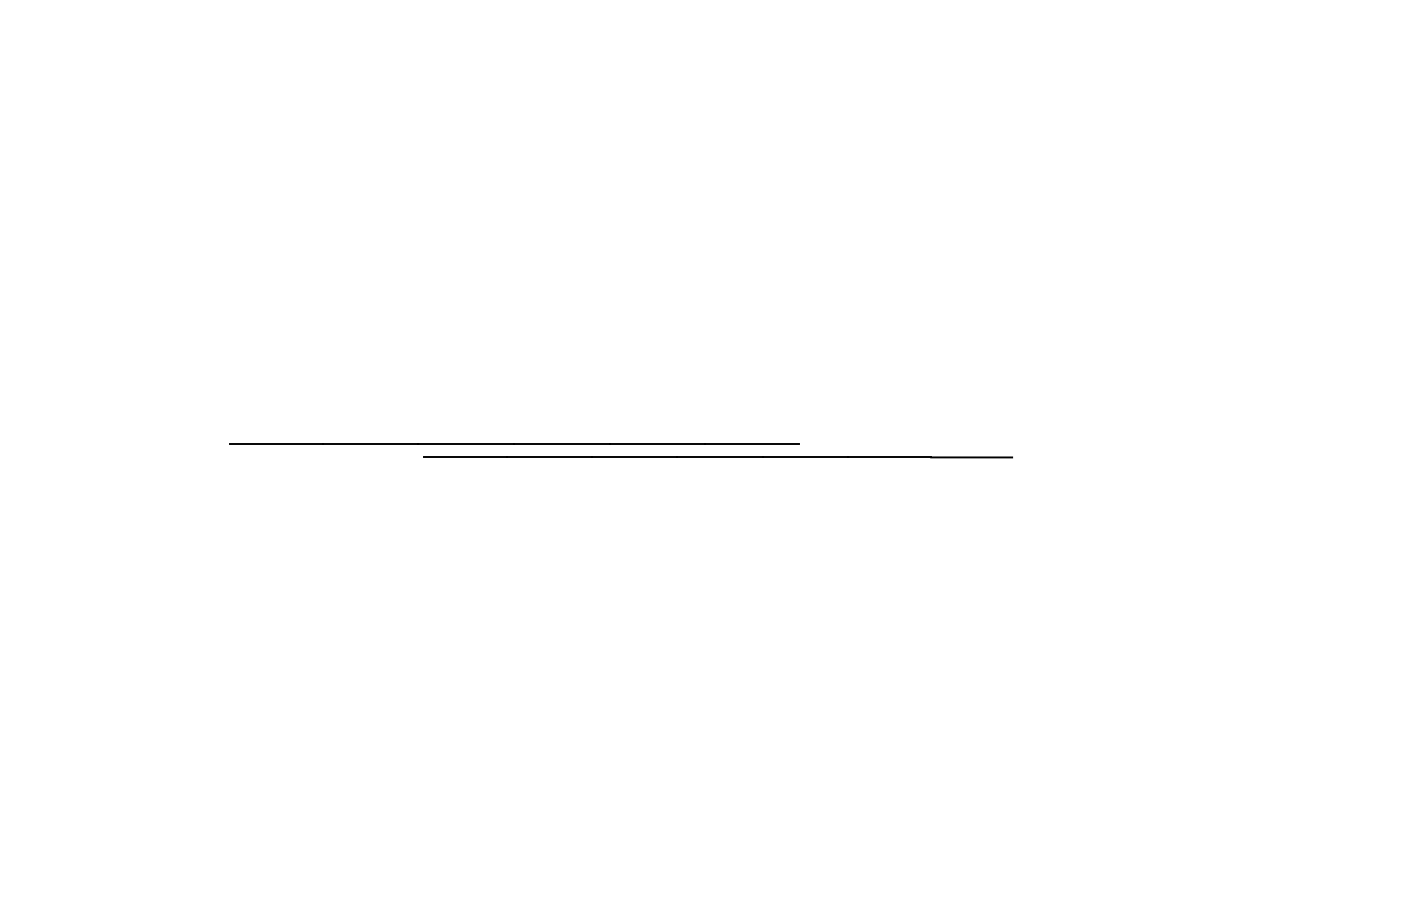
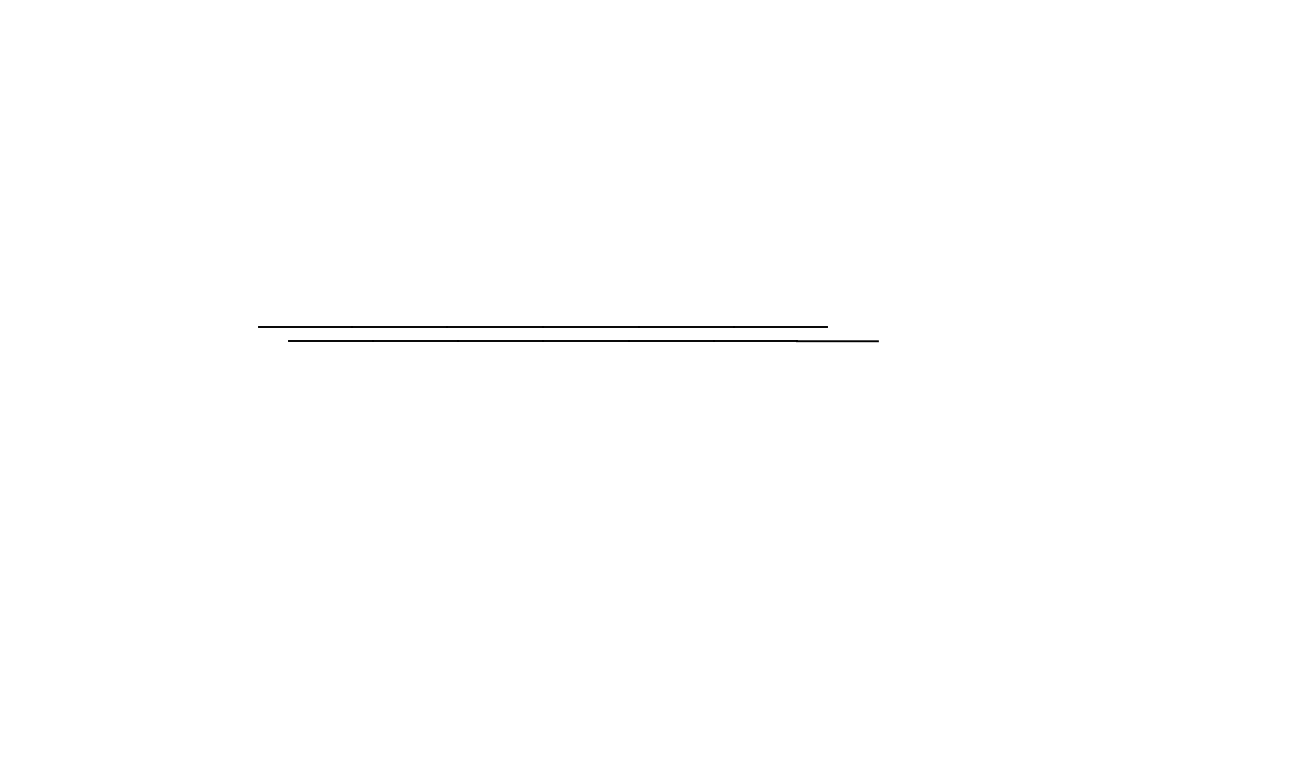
line: (514, 443) -> (543, 327), moved

